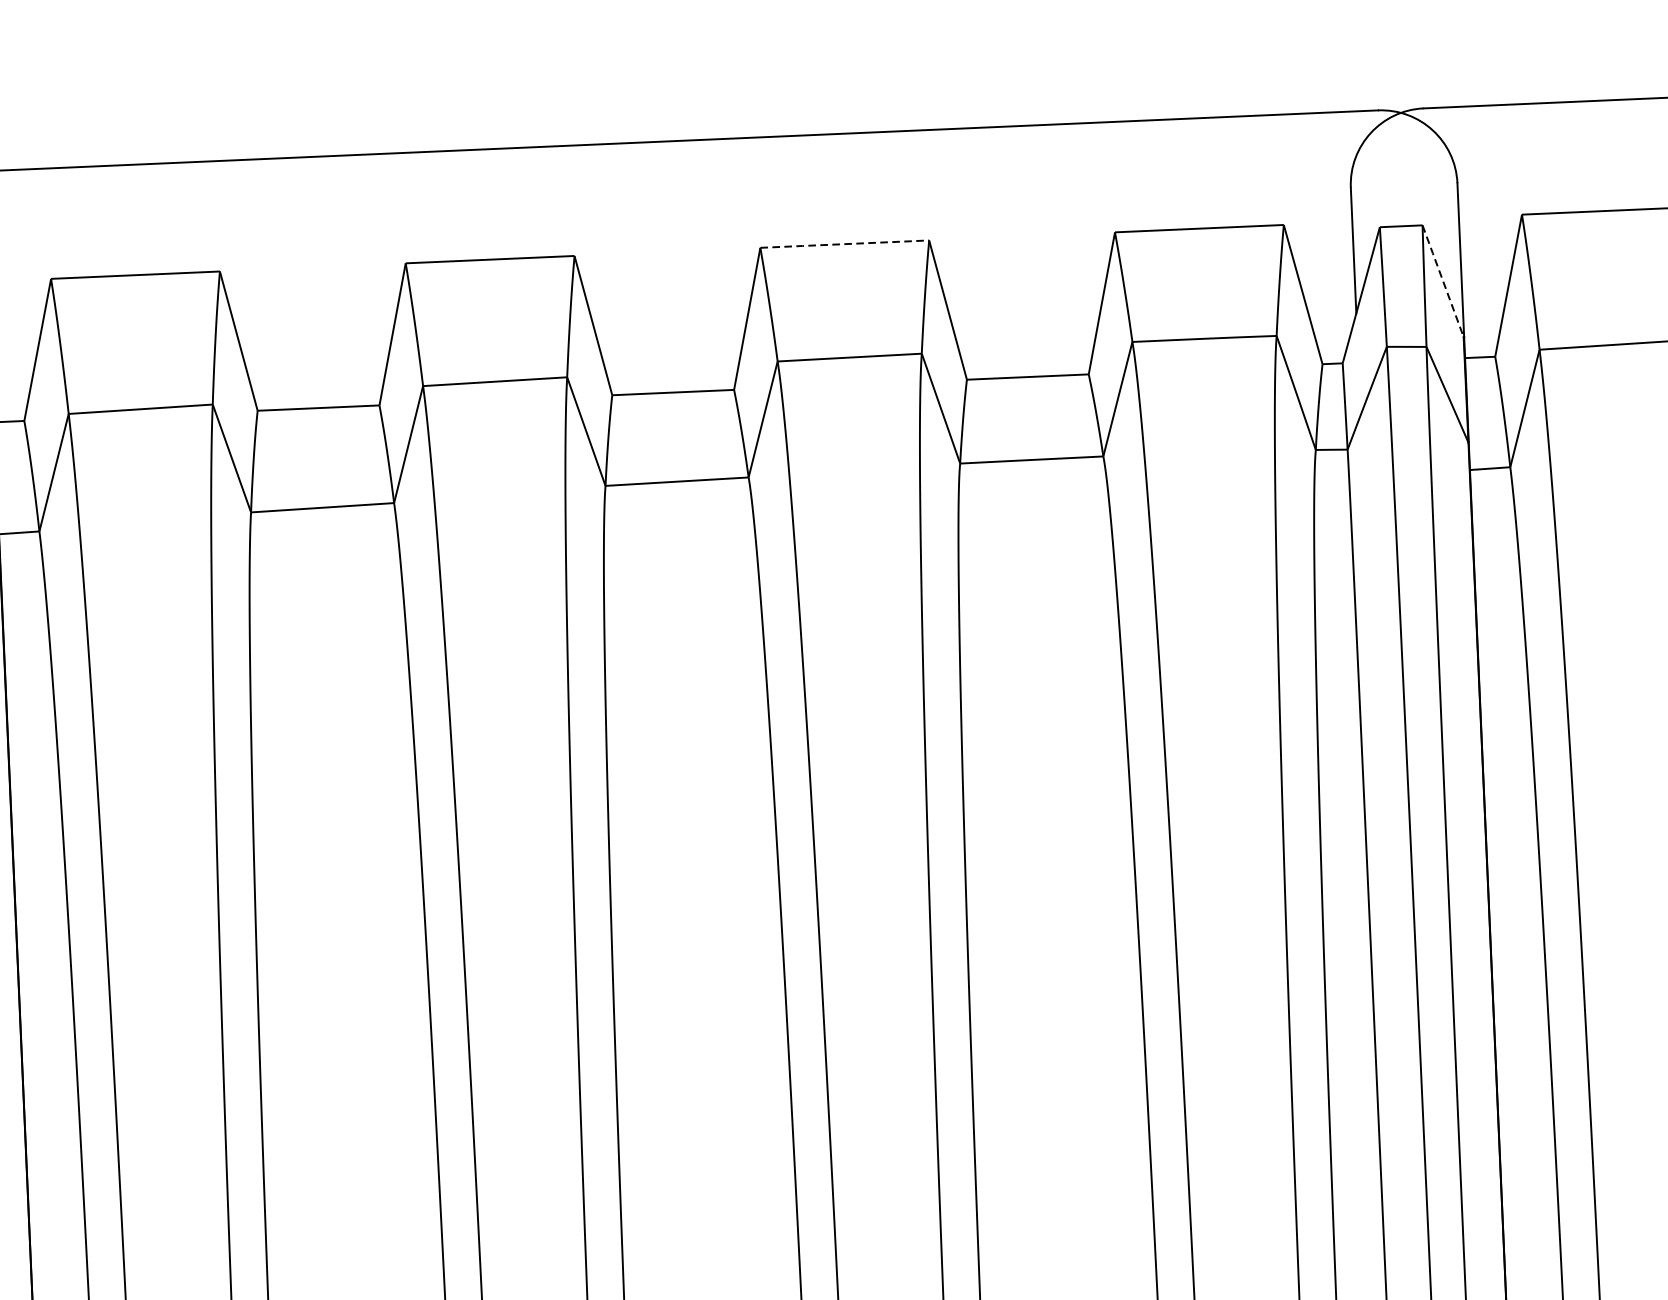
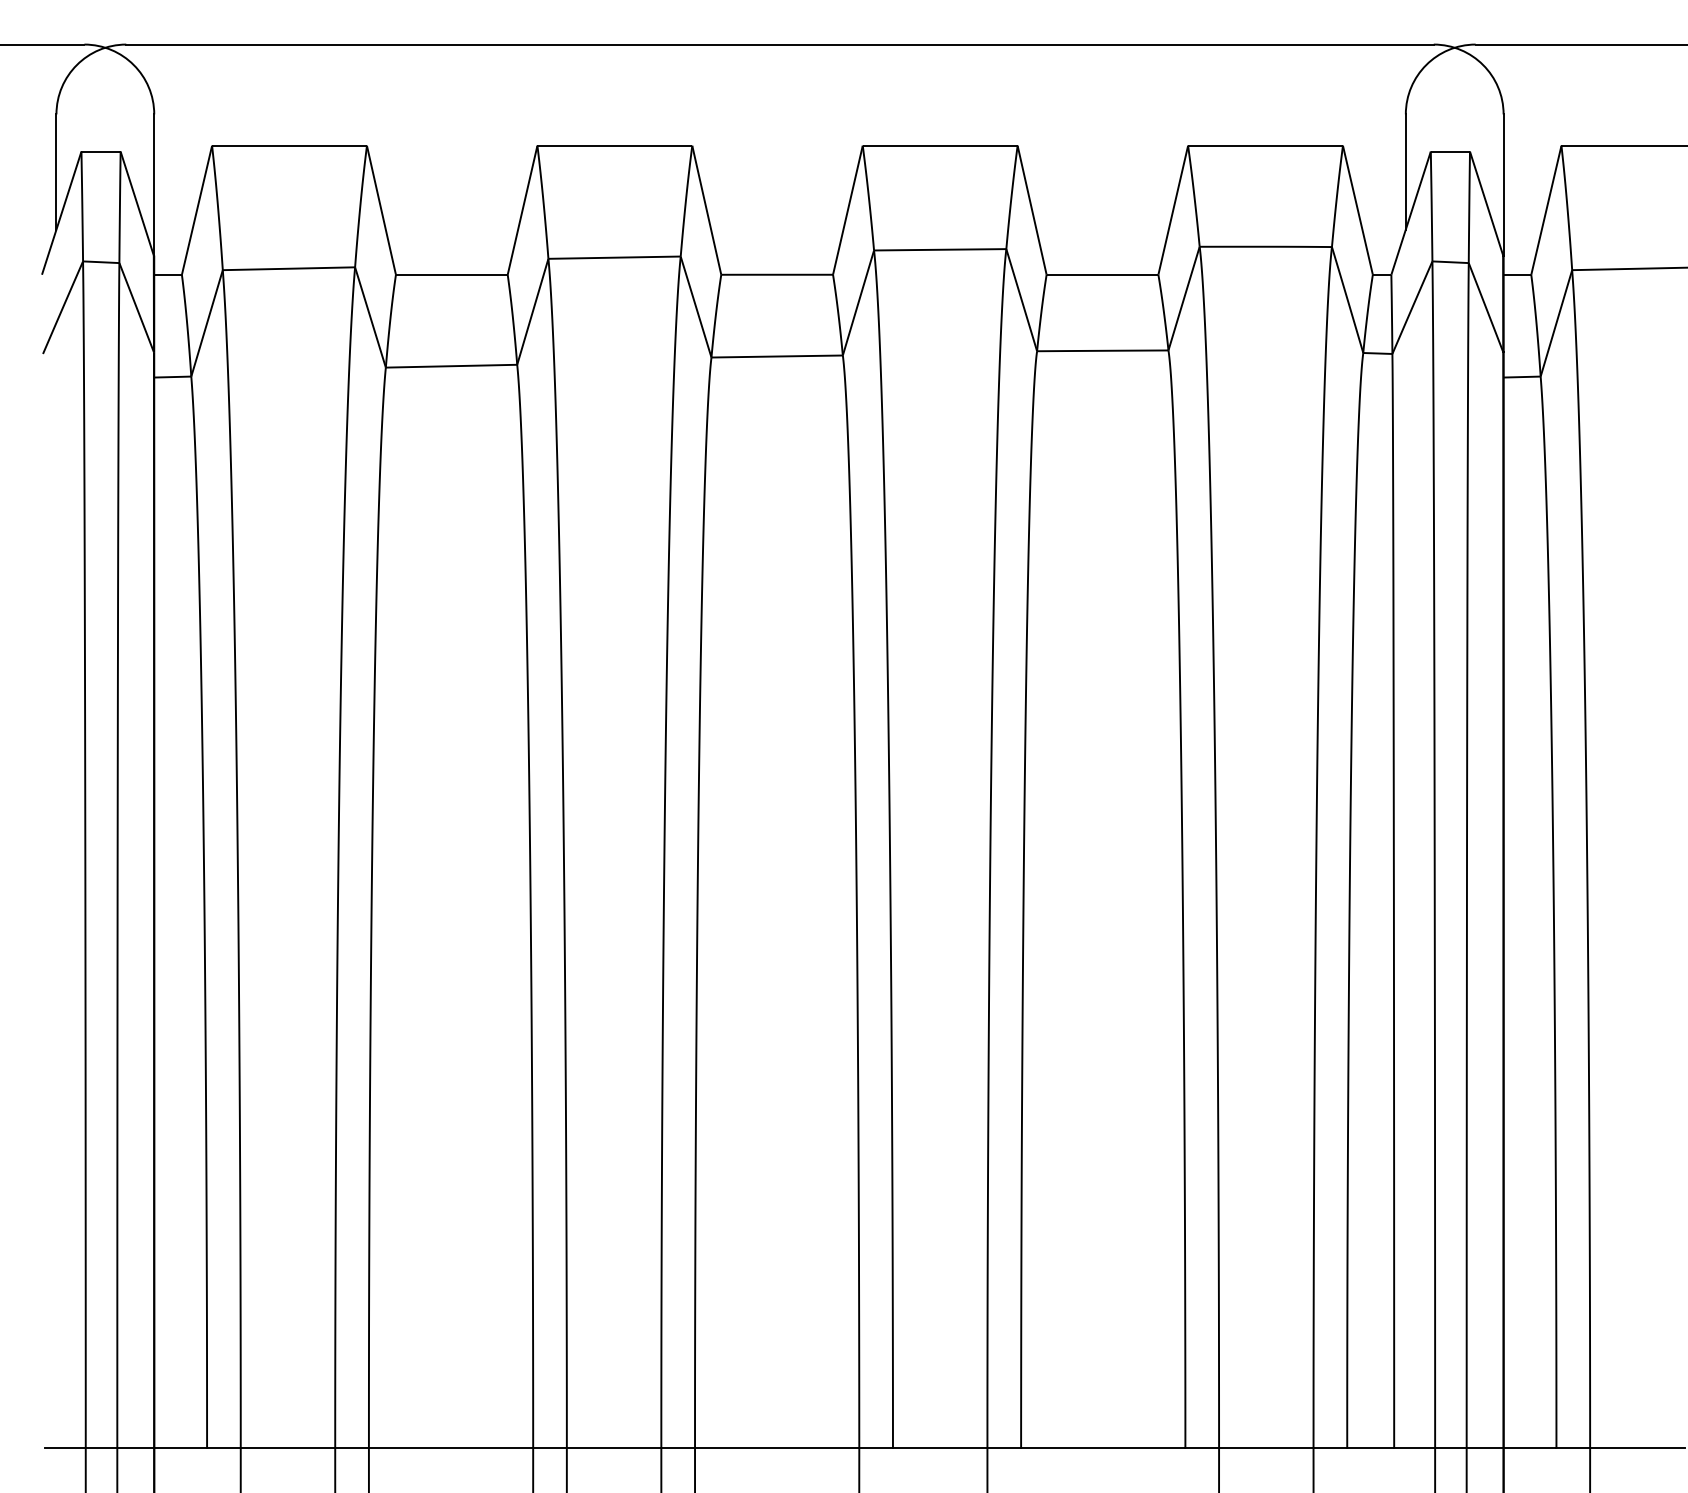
line: (845, 243) -> (940, 145), dashed -> solid
line: (1443, 281) -> (1486, 203), dashed -> solid

